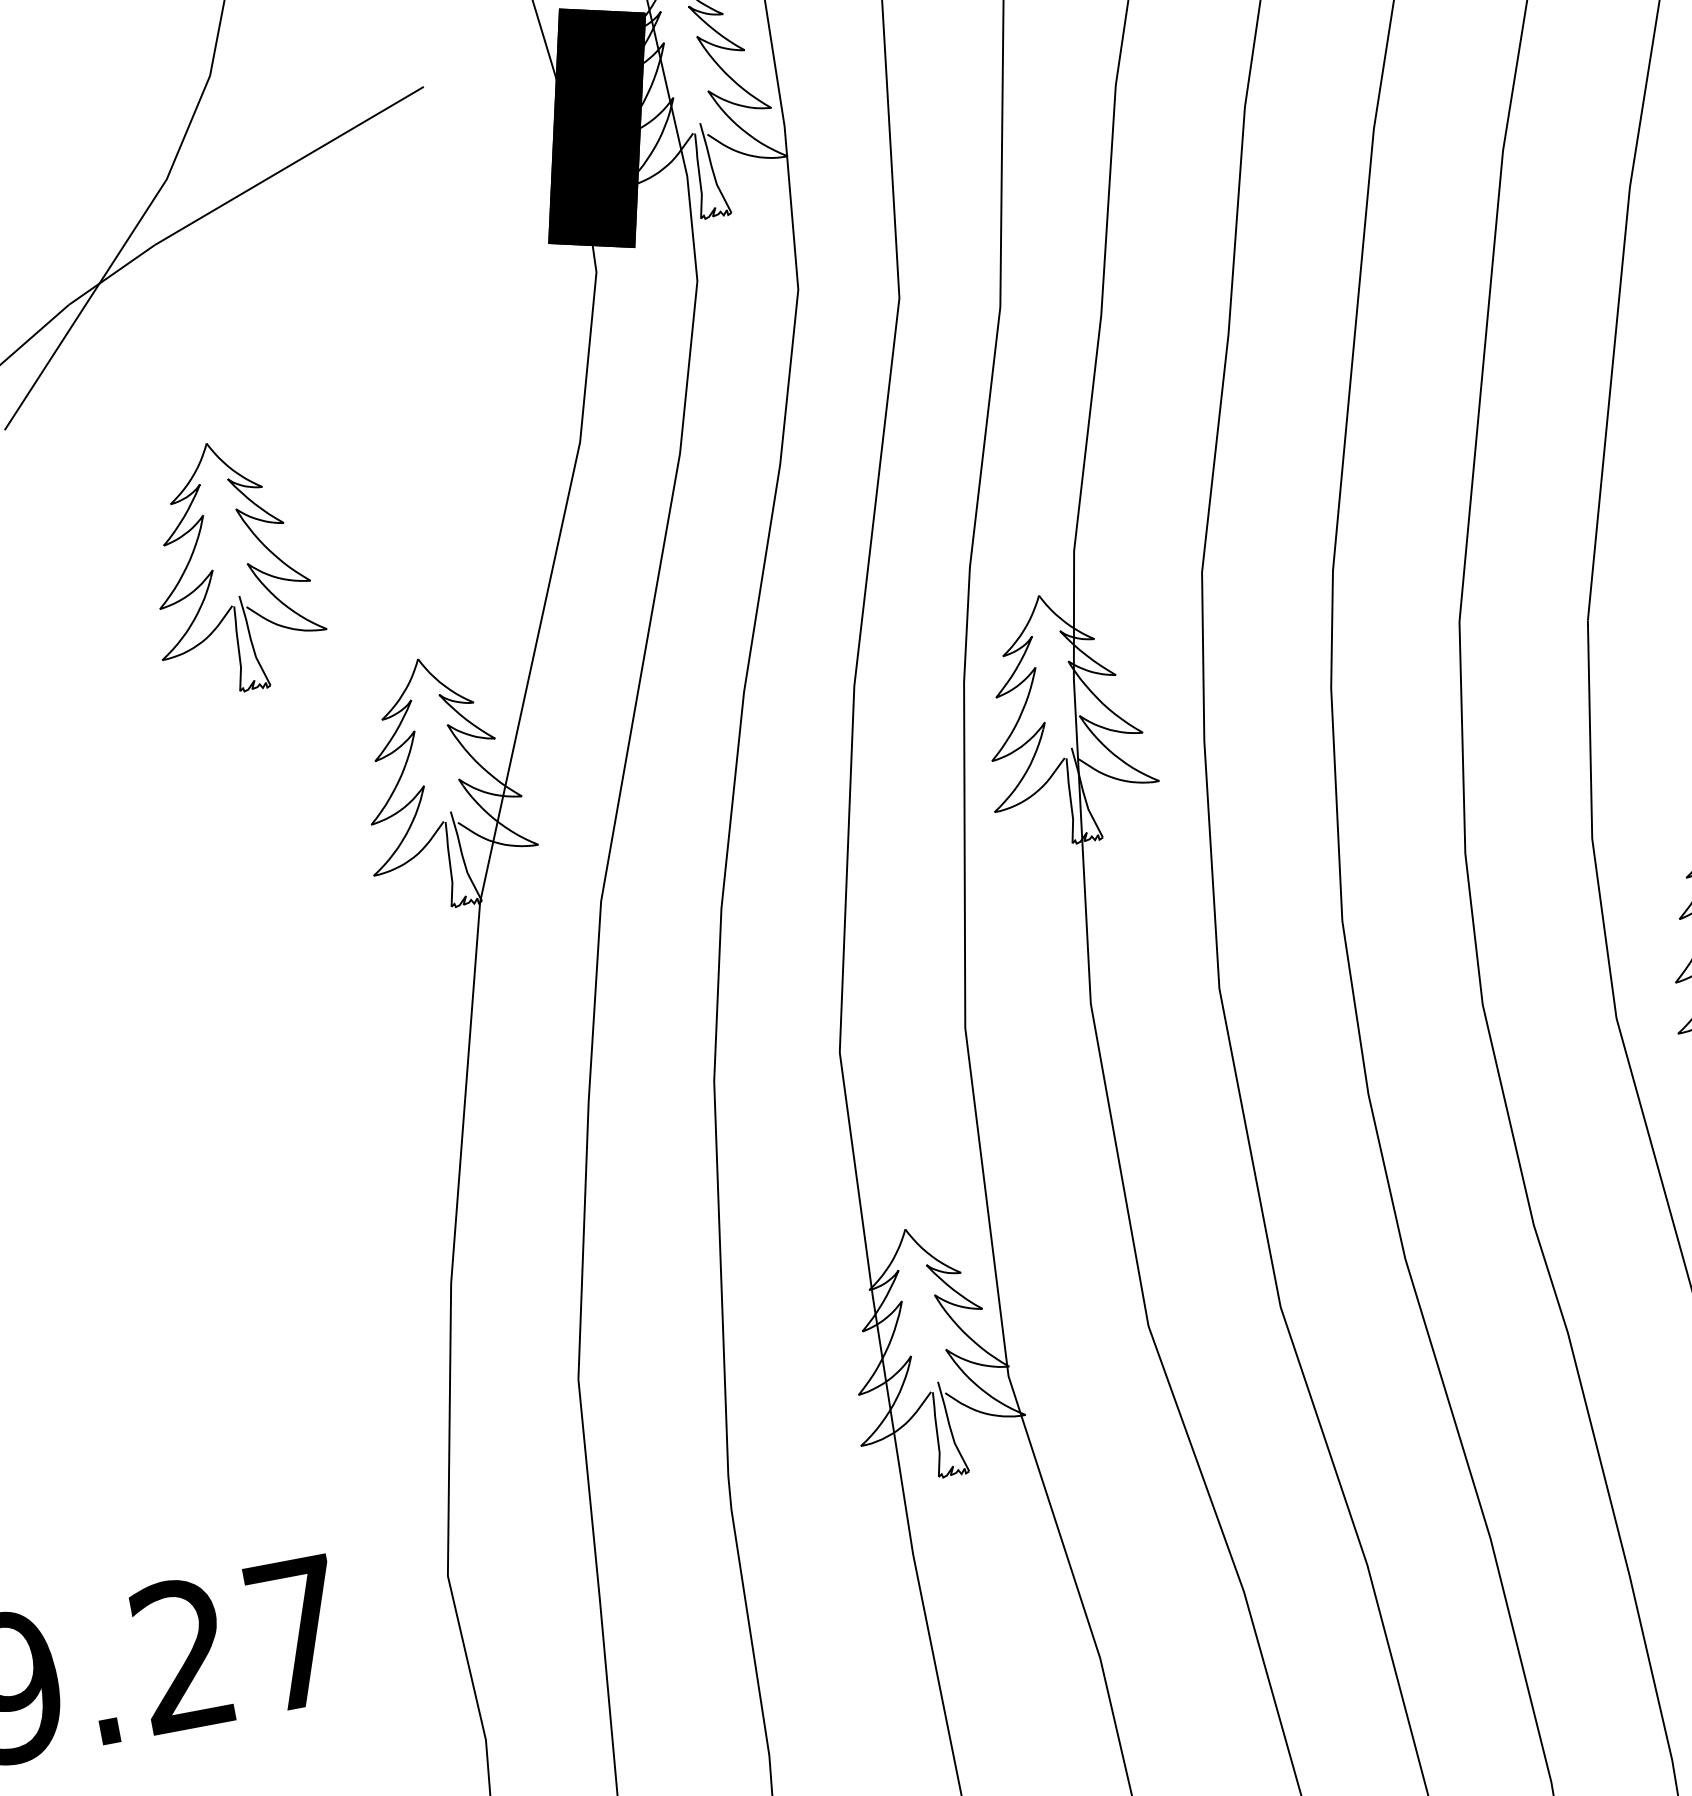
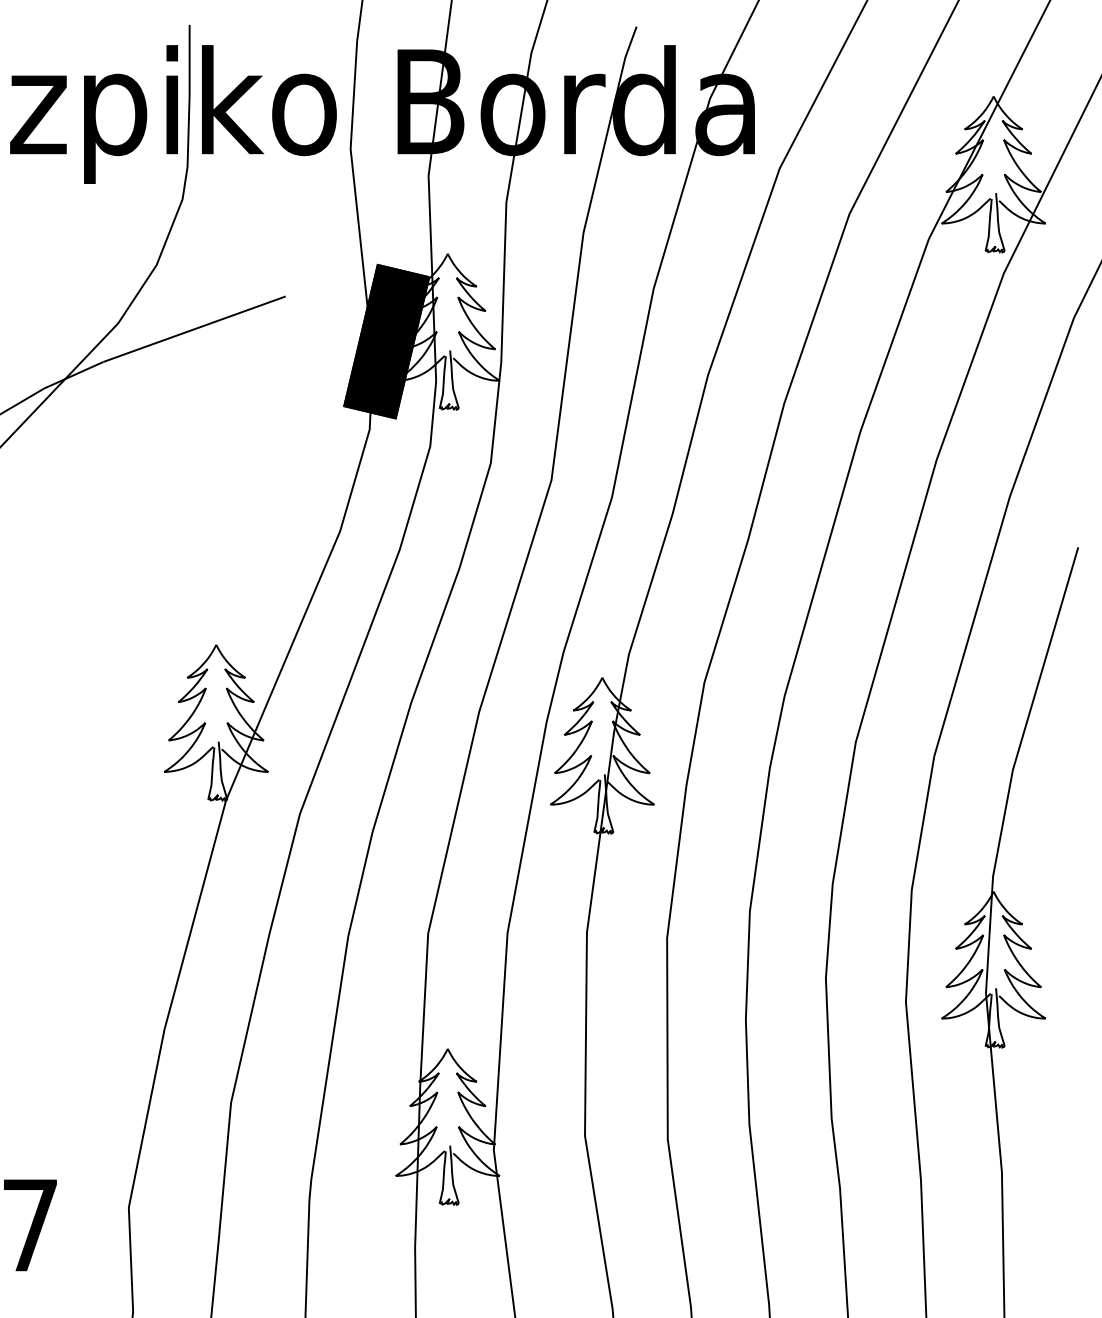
part: (228, 566) -> (111, 566), removed

